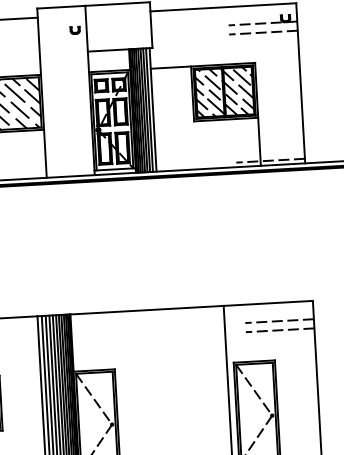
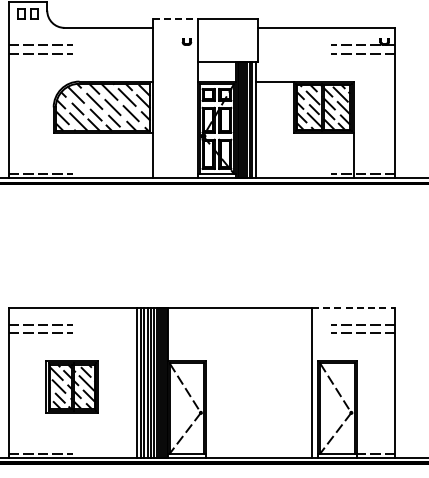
line: (61, 7) -> (175, 19), solid -> dashed
line: (268, 303) -> (353, 307), solid -> dashed

